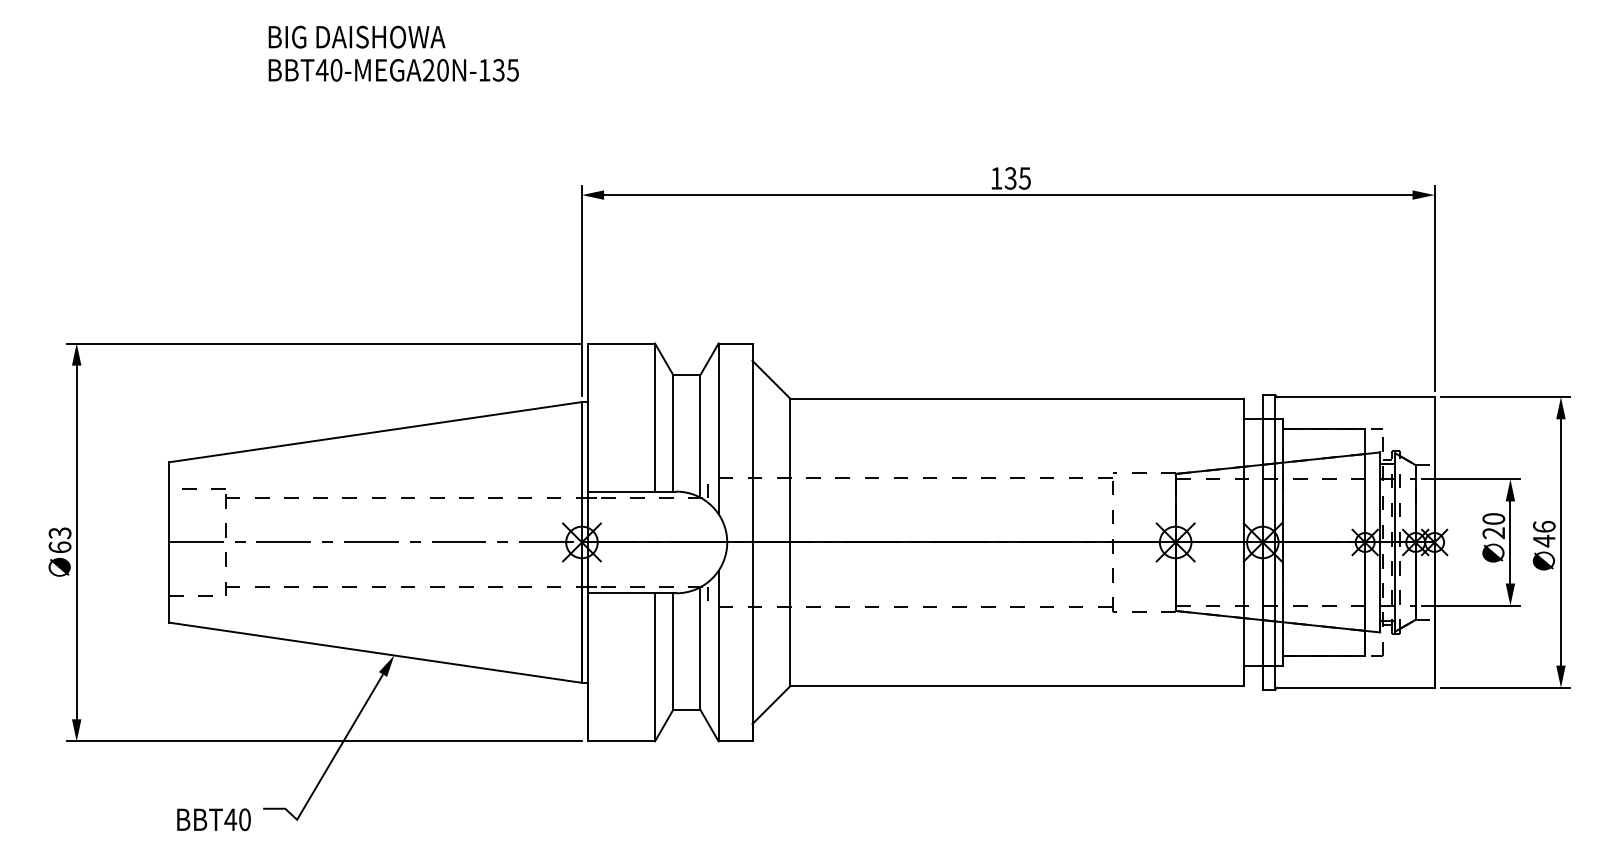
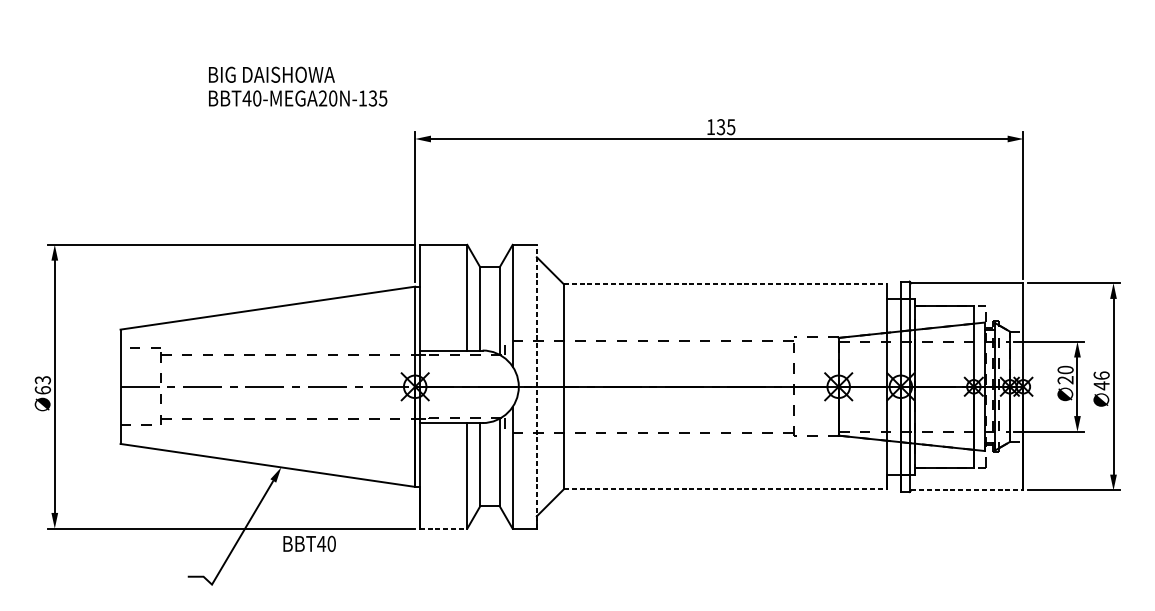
text: (393, 53) -> (297, 86), moved
line: (1017, 398) -> (725, 284), solid -> dashed
line: (752, 542) -> (536, 386), solid -> dashed
line: (1017, 686) -> (725, 489), solid -> dashed
line: (1356, 687) -> (967, 490), solid -> dashed
line: (622, 741) -> (444, 528), solid -> dashed
text: (213, 819) -> (309, 543), moved

